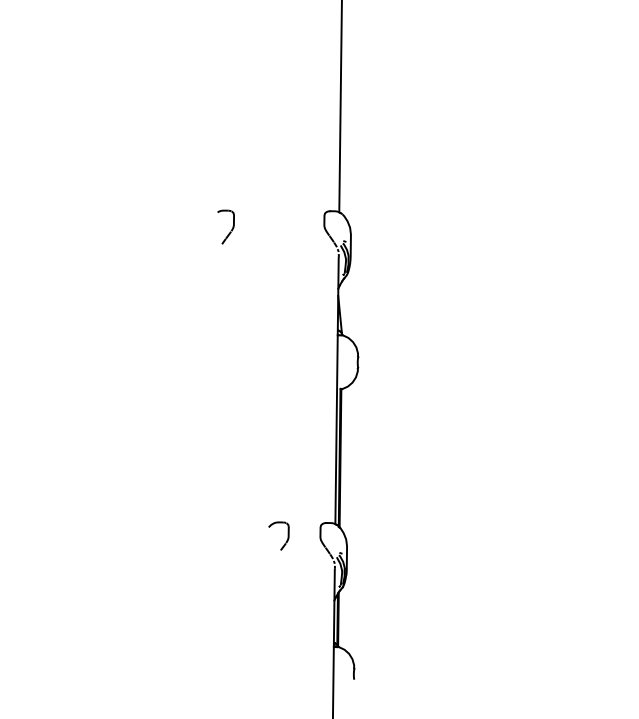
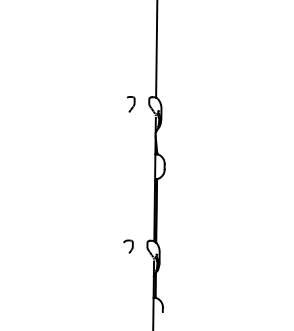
part: (227, 227) -> (131, 104), moved

